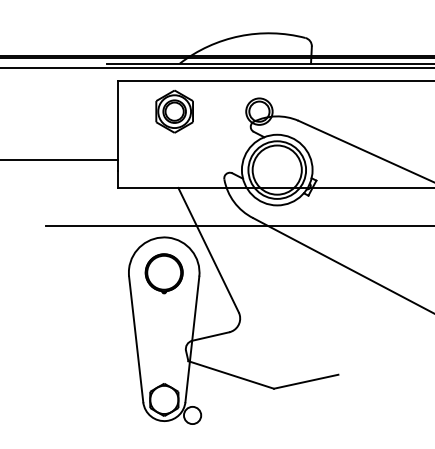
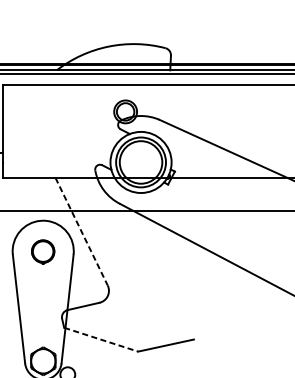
part: (174, 111) -> (52, 111), removed
line: (208, 250) -> (81, 232), solid -> dashed
part: (163, 273) -> (42, 251), size x0.7
line: (231, 374) -> (101, 339), solid -> dashed

